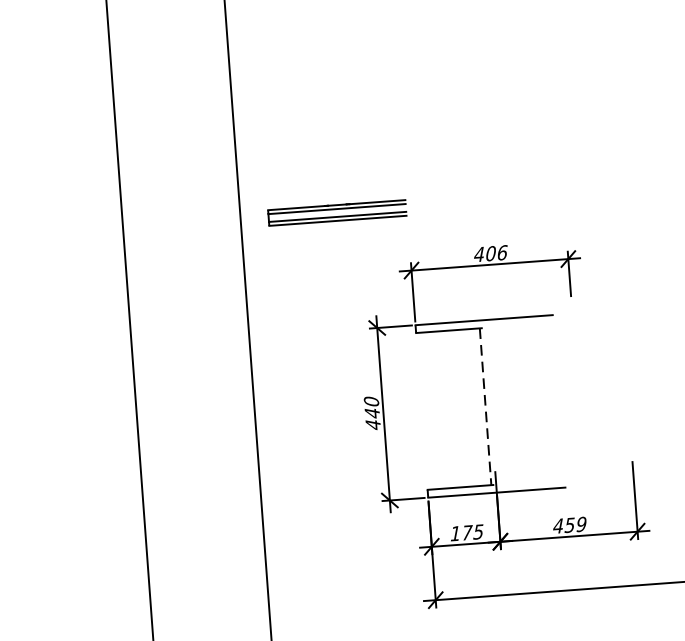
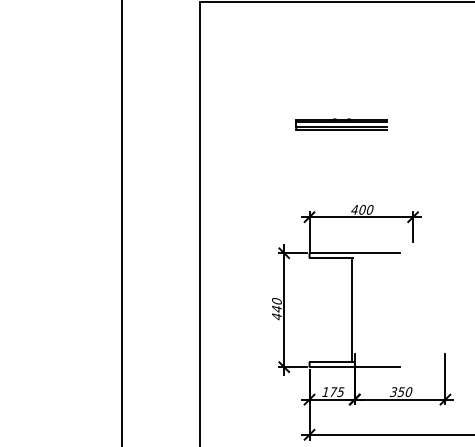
part: (337, 212) -> (341, 124), moved
text: (503, 252) -> (370, 209), 406 -> 400
line: (485, 407) -> (351, 310), dashed -> solid
text: (568, 525) -> (400, 392), 459 -> 350

